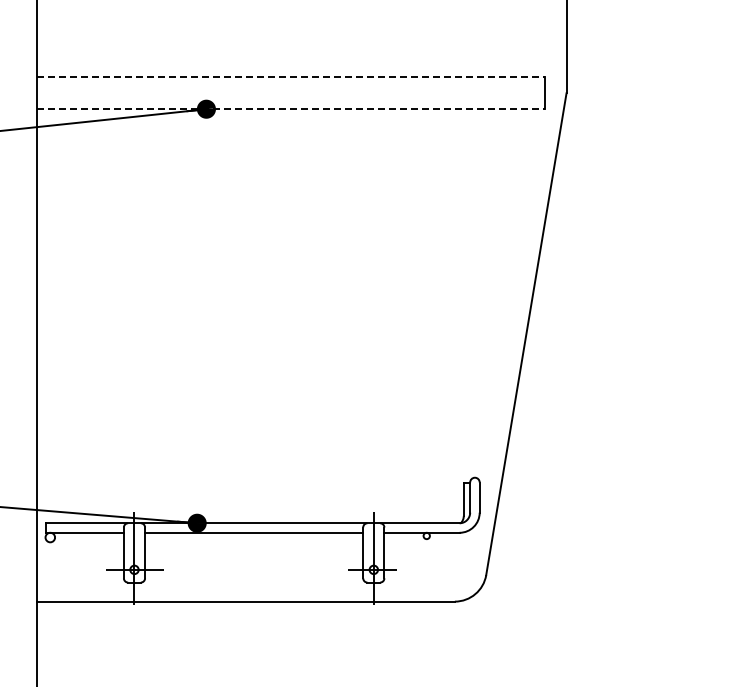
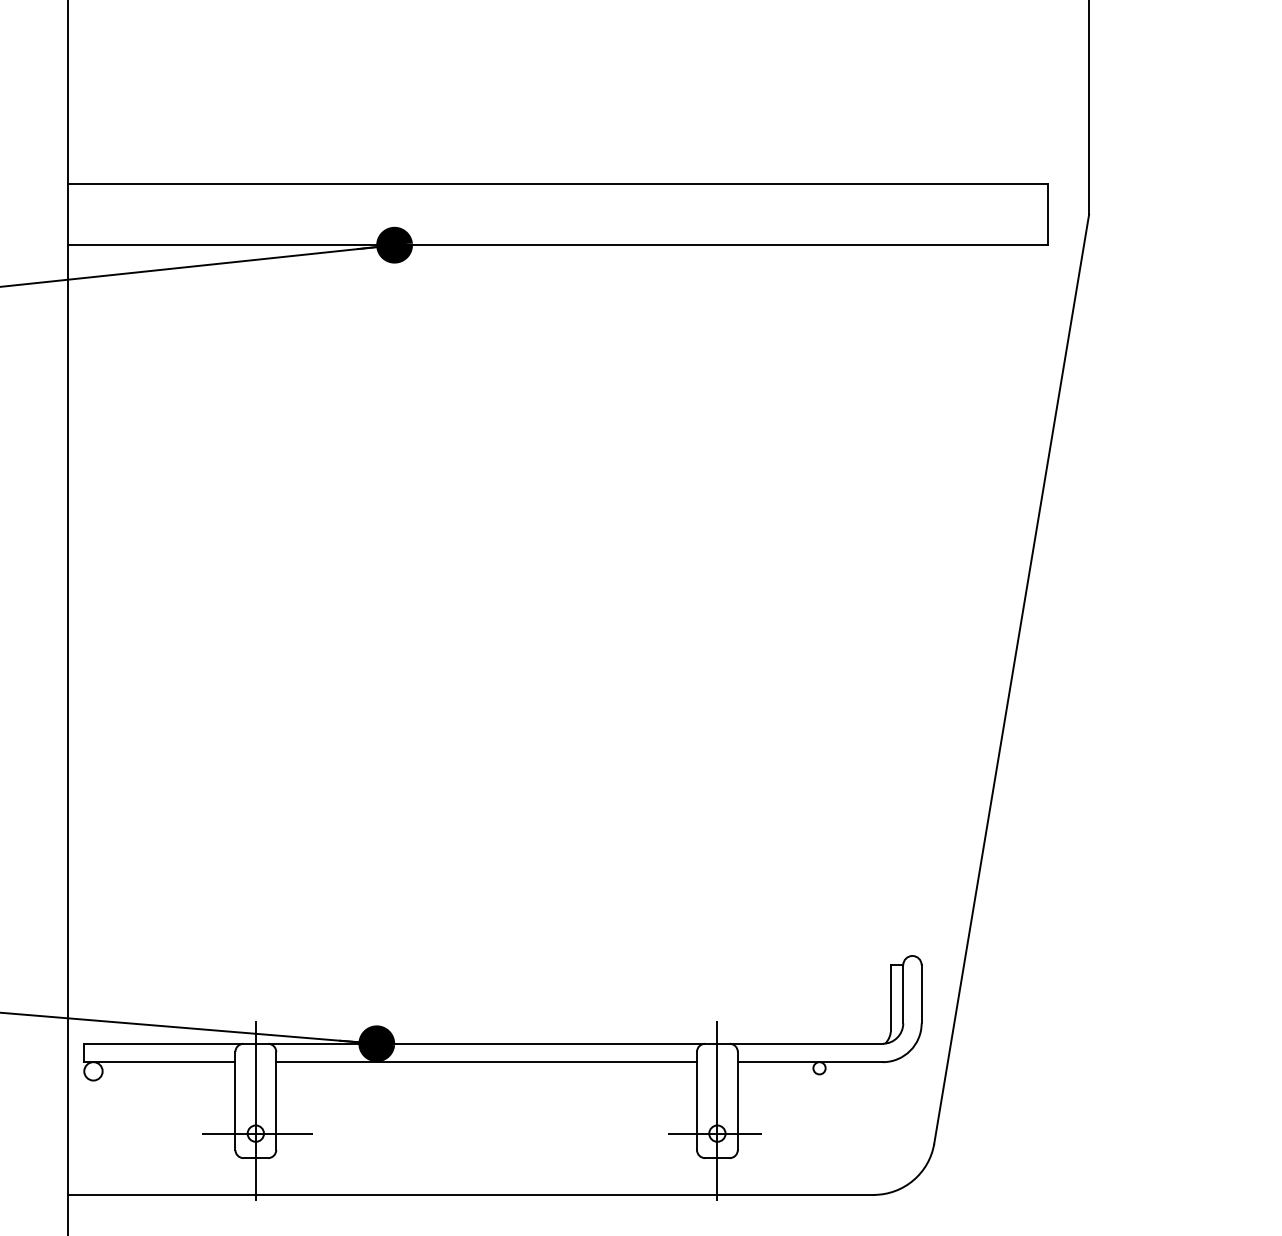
line: (291, 77) -> (558, 184), dashed -> solid
line: (291, 109) -> (558, 245), dashed -> solid

